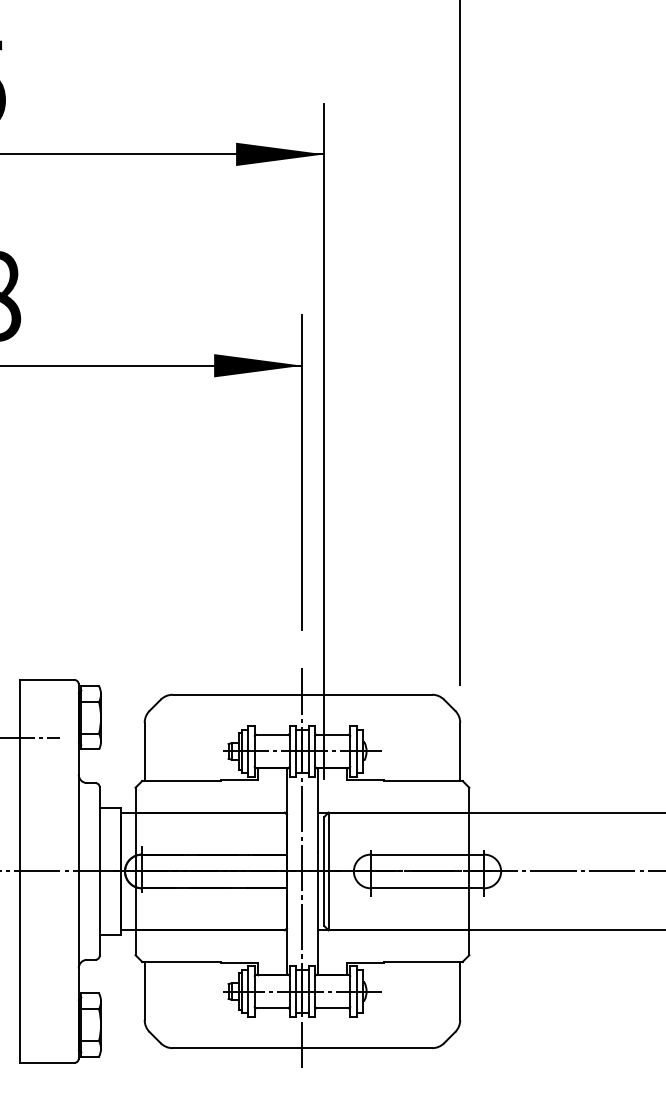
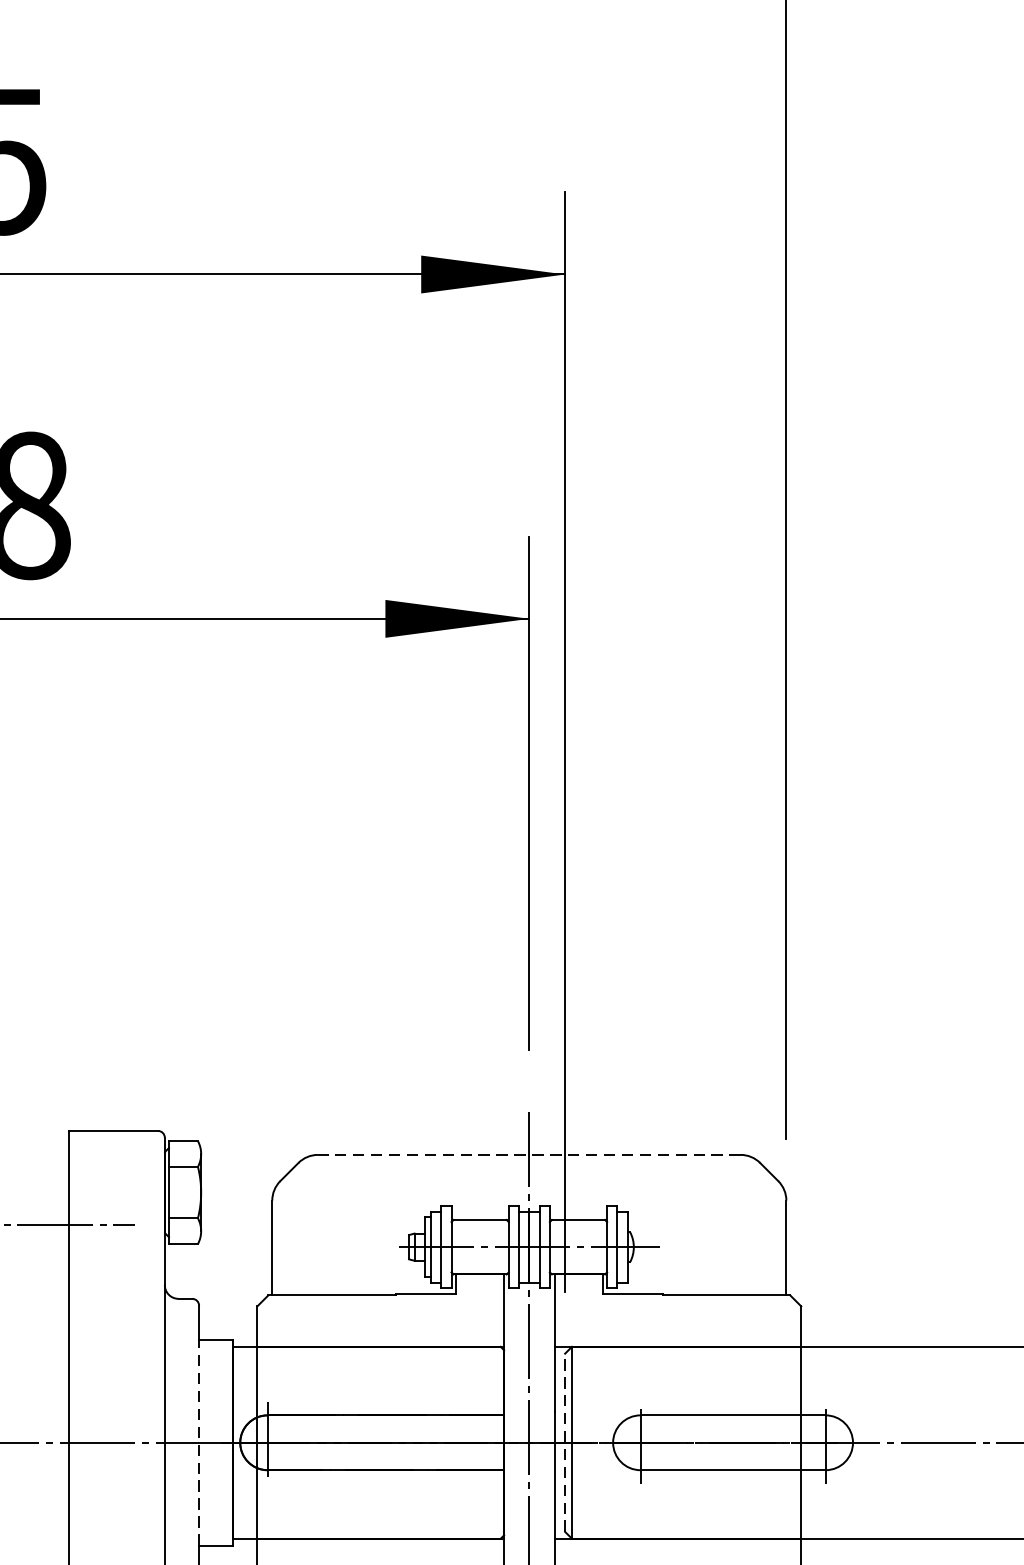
line: (302, 694) -> (529, 1154), solid -> dashed
line: (99, 870) -> (198, 1441), solid -> dashed
line: (324, 871) -> (565, 1442), solid -> dashed

